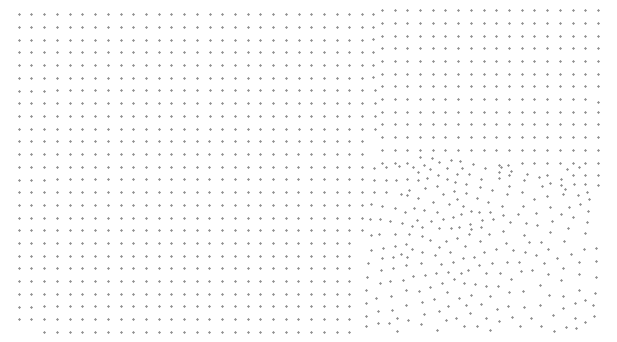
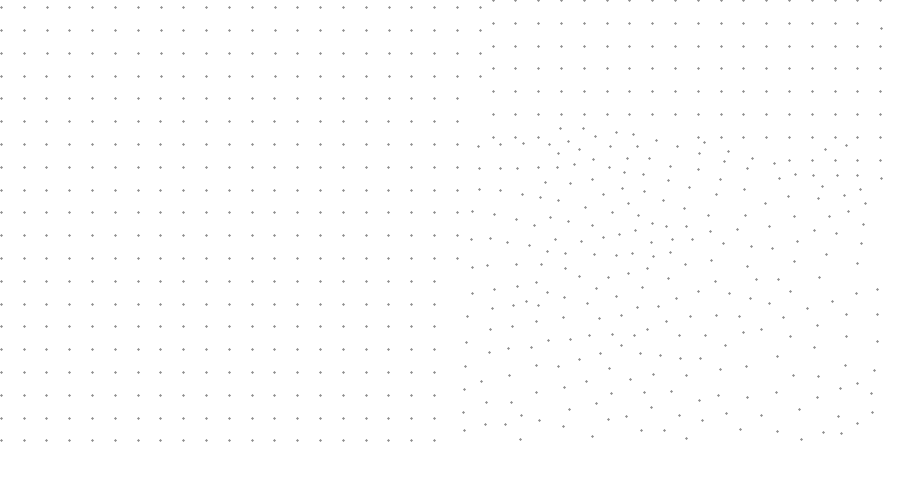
part: (504, 171) -> (712, 152), size x1.43
part: (563, 186) -> (818, 179), size x1.43
part: (405, 192) -> (534, 190), size x1.67
part: (469, 228) -> (649, 254), size x1.43

